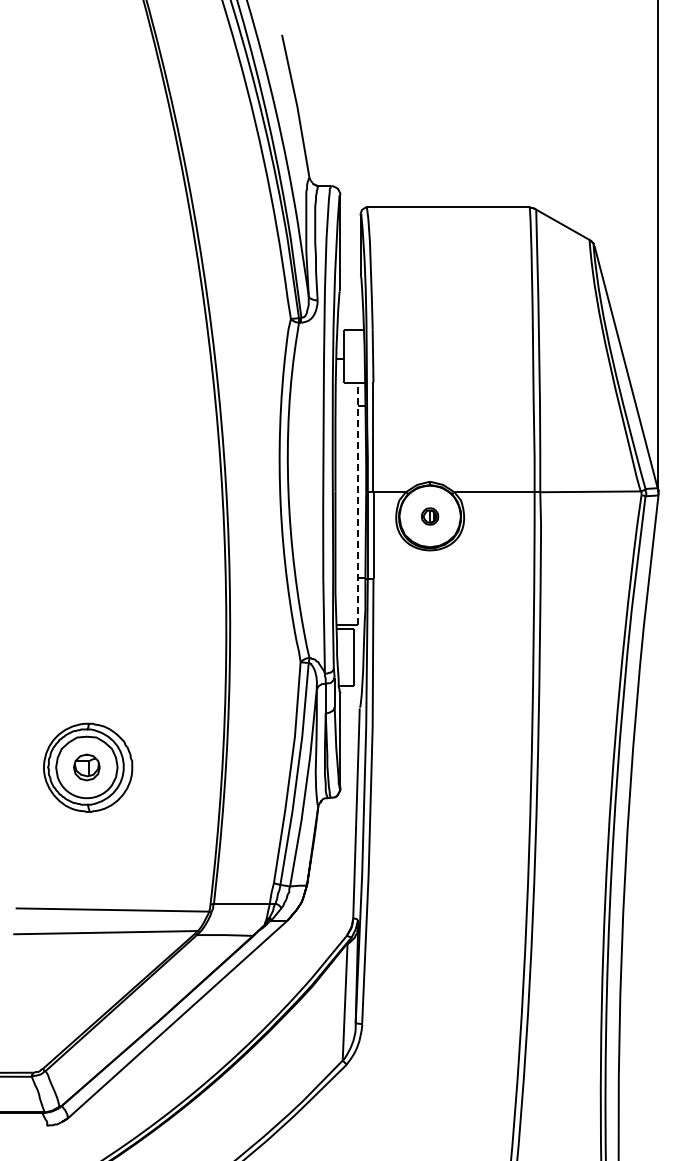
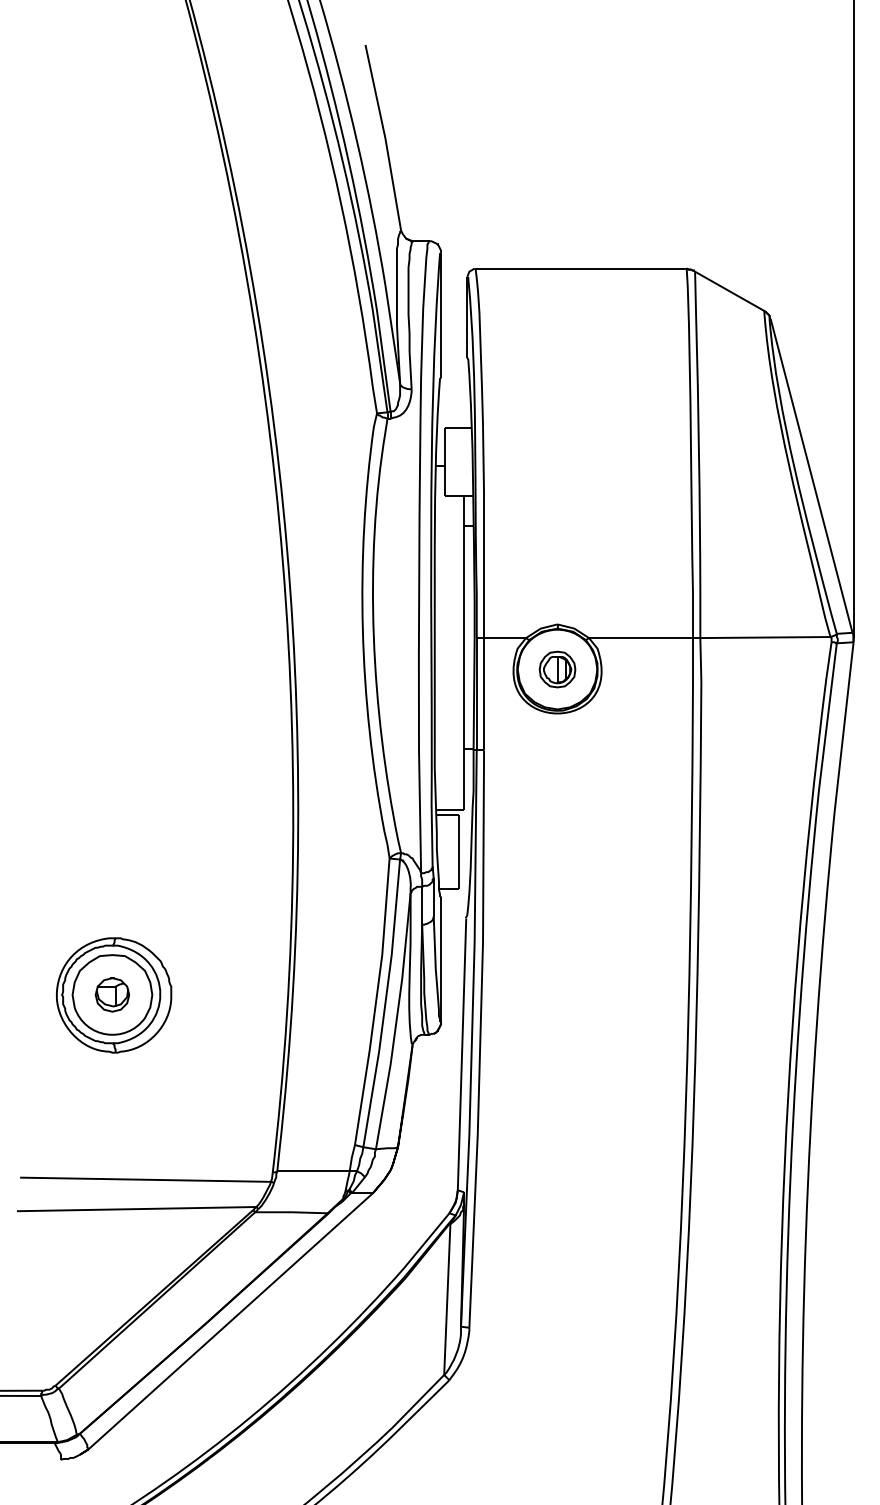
line: (358, 503) -> (464, 652), dashed -> solid
part: (429, 516) -> (556, 669), size x1.67

